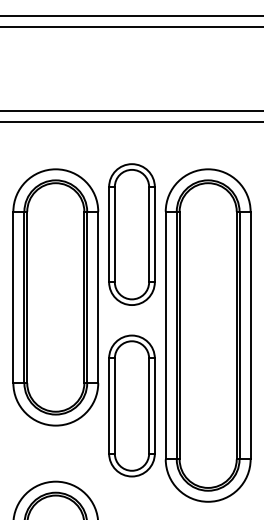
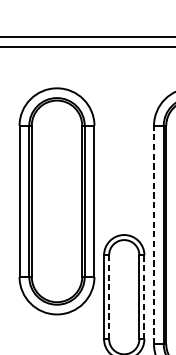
part: (131, 234) -> (123, 145), removed
line: (165, 335) -> (153, 234), solid -> dashed
line: (114, 406) -> (108, 297), solid -> dashed
line: (154, 406) -> (144, 297), solid -> dashed

